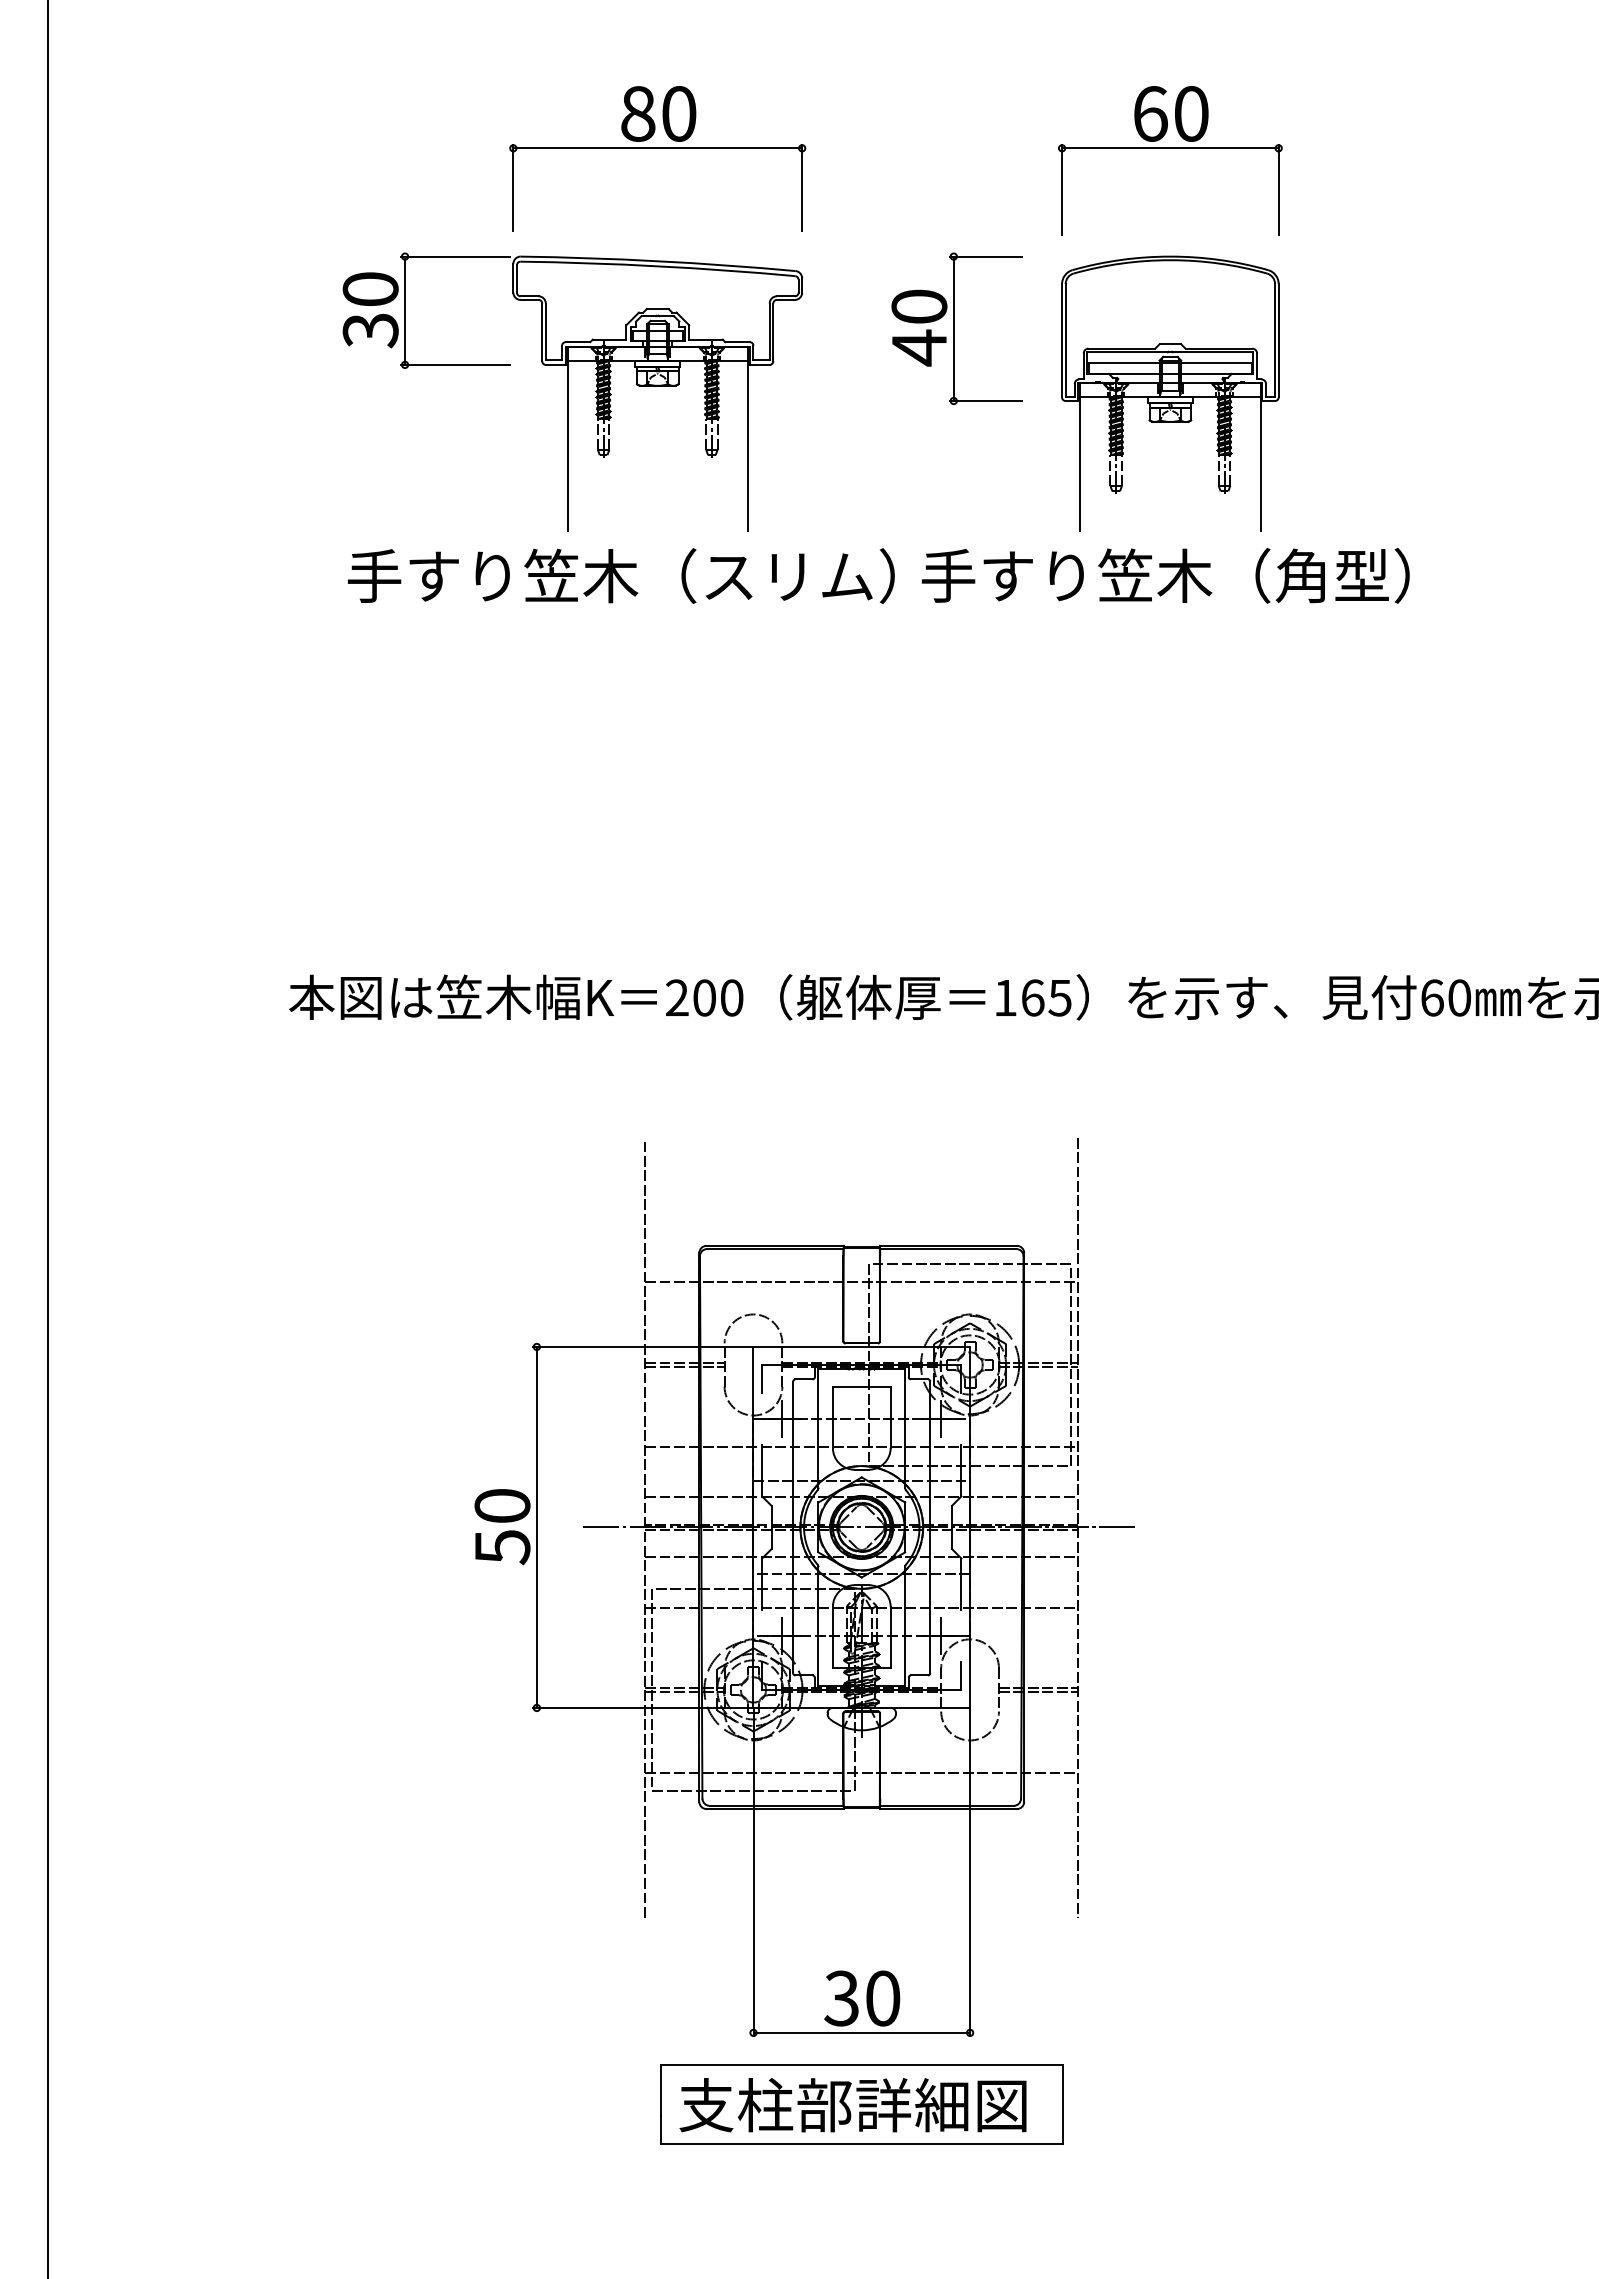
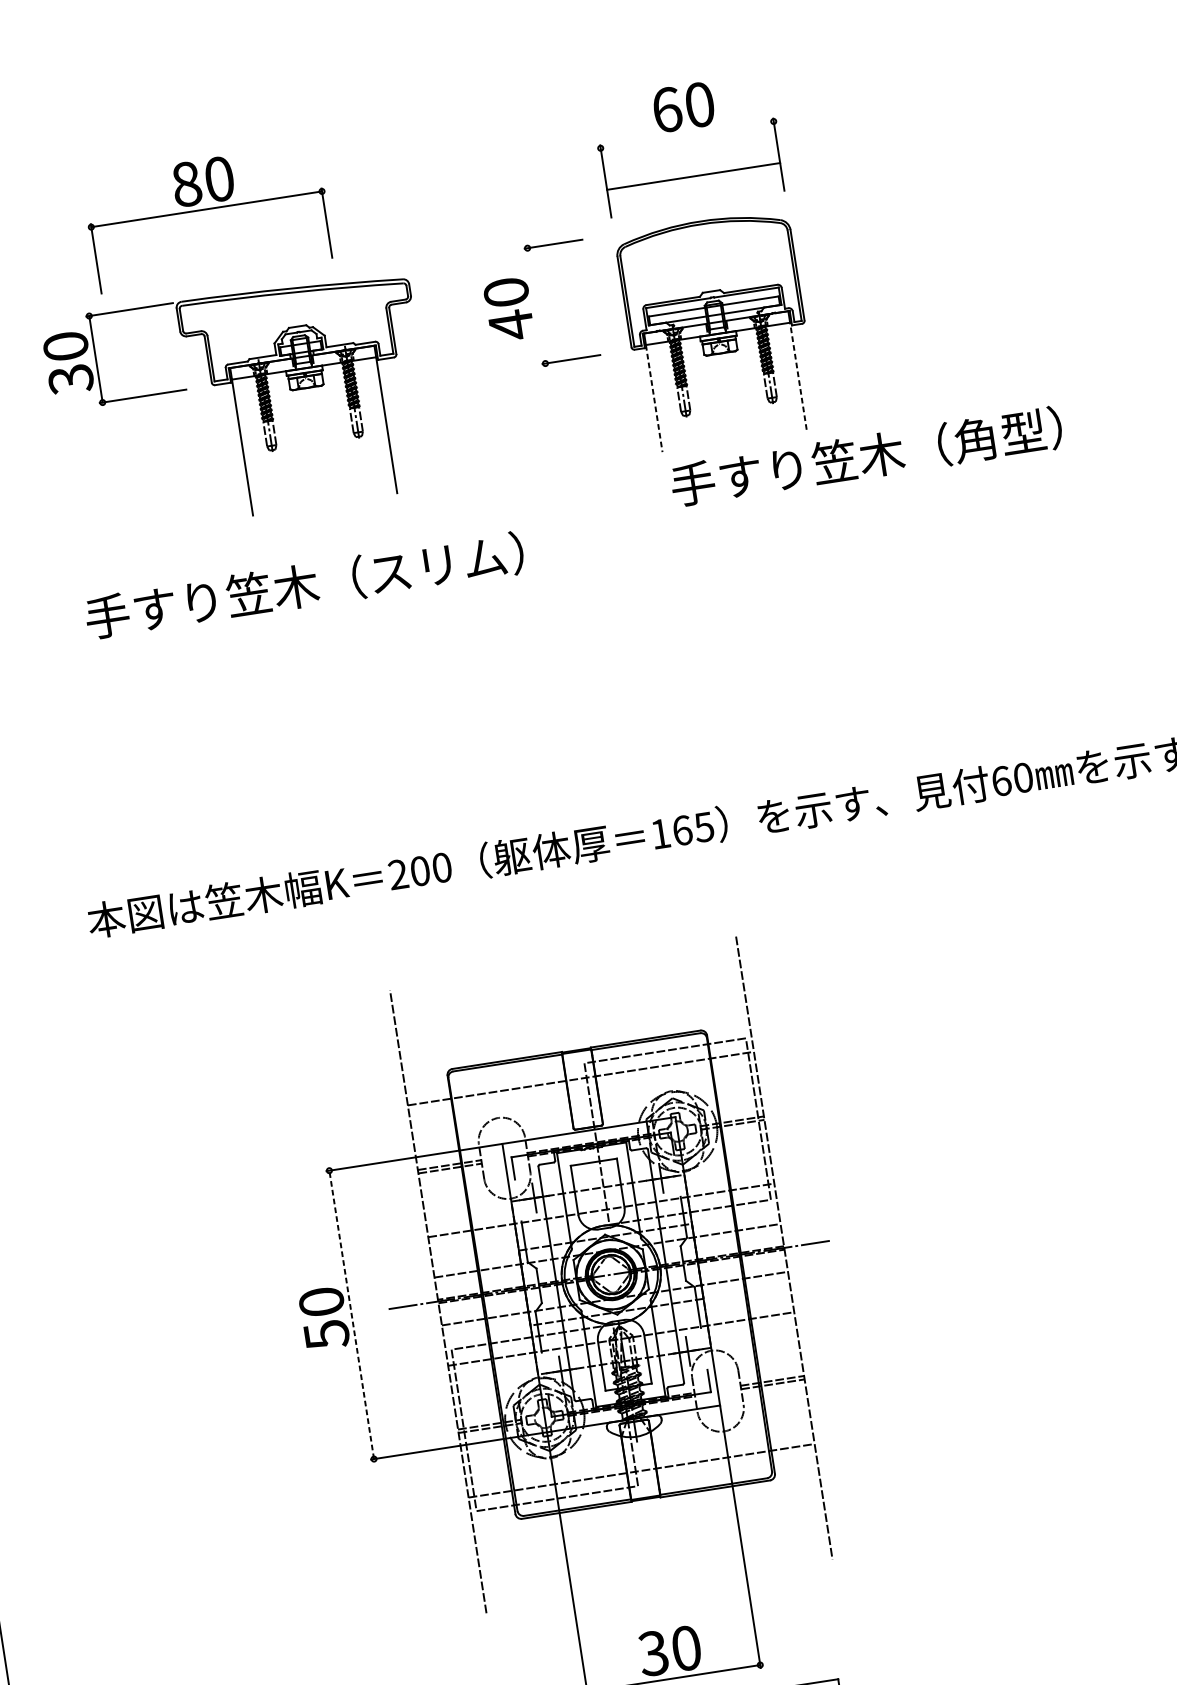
part: (657, 148) -> (206, 209), moved
line: (1170, 148) -> (693, 176), moved
line: (953, 328) -> (536, 305), removed
line: (1260, 463) -> (798, 375), solid -> dashed
line: (1080, 464) -> (654, 398), solid -> dashed
text: (620, 575) -> (303, 585), moved
text: (1165, 575) -> (866, 456), moved
line: (536, 1527) -> (351, 1314), solid -> dashed

